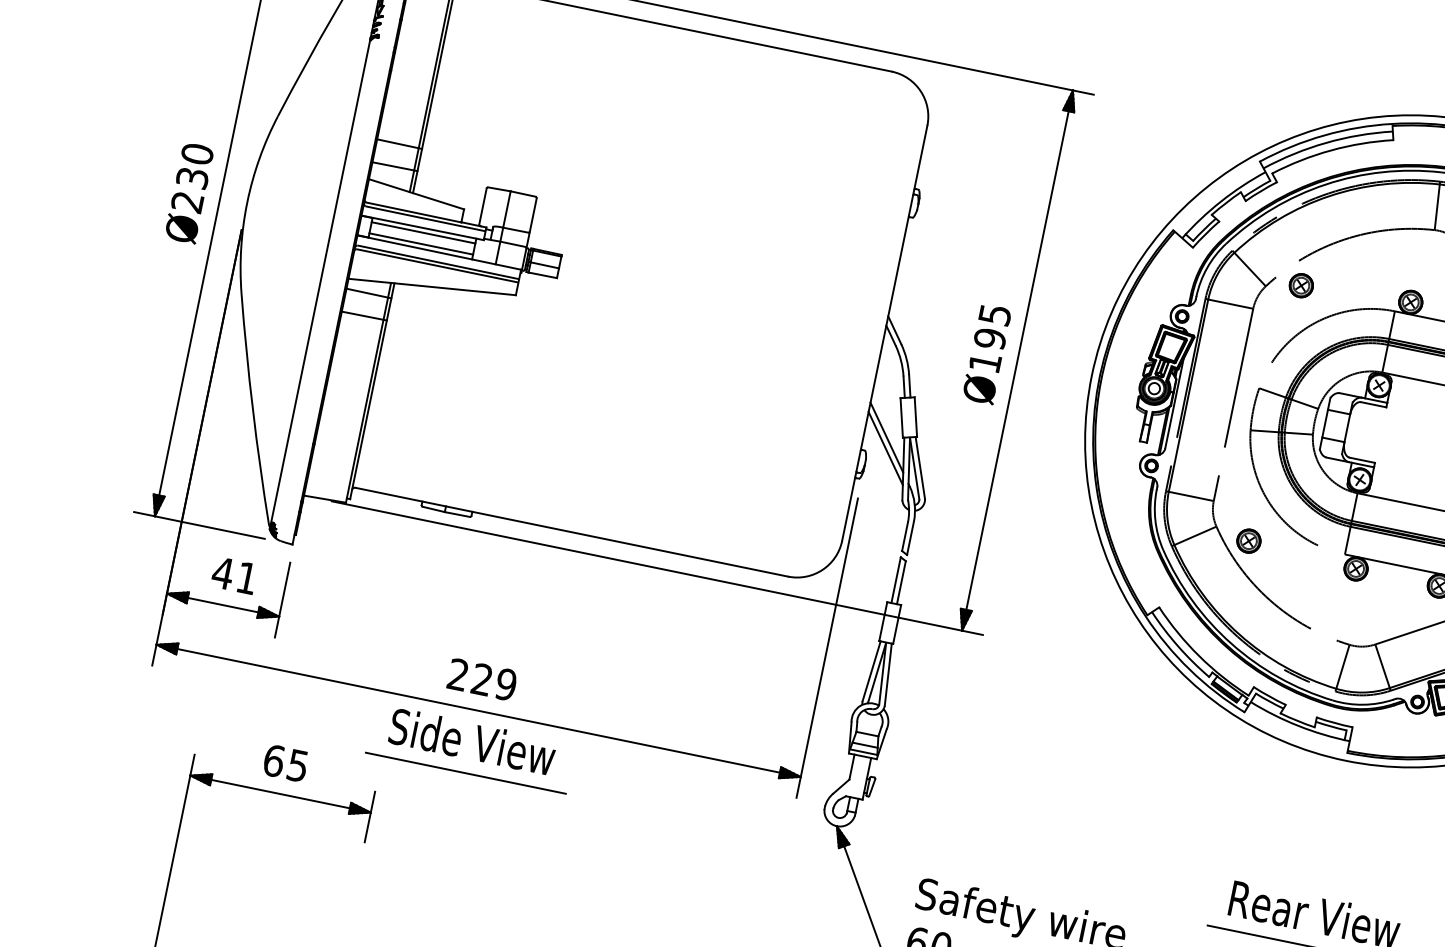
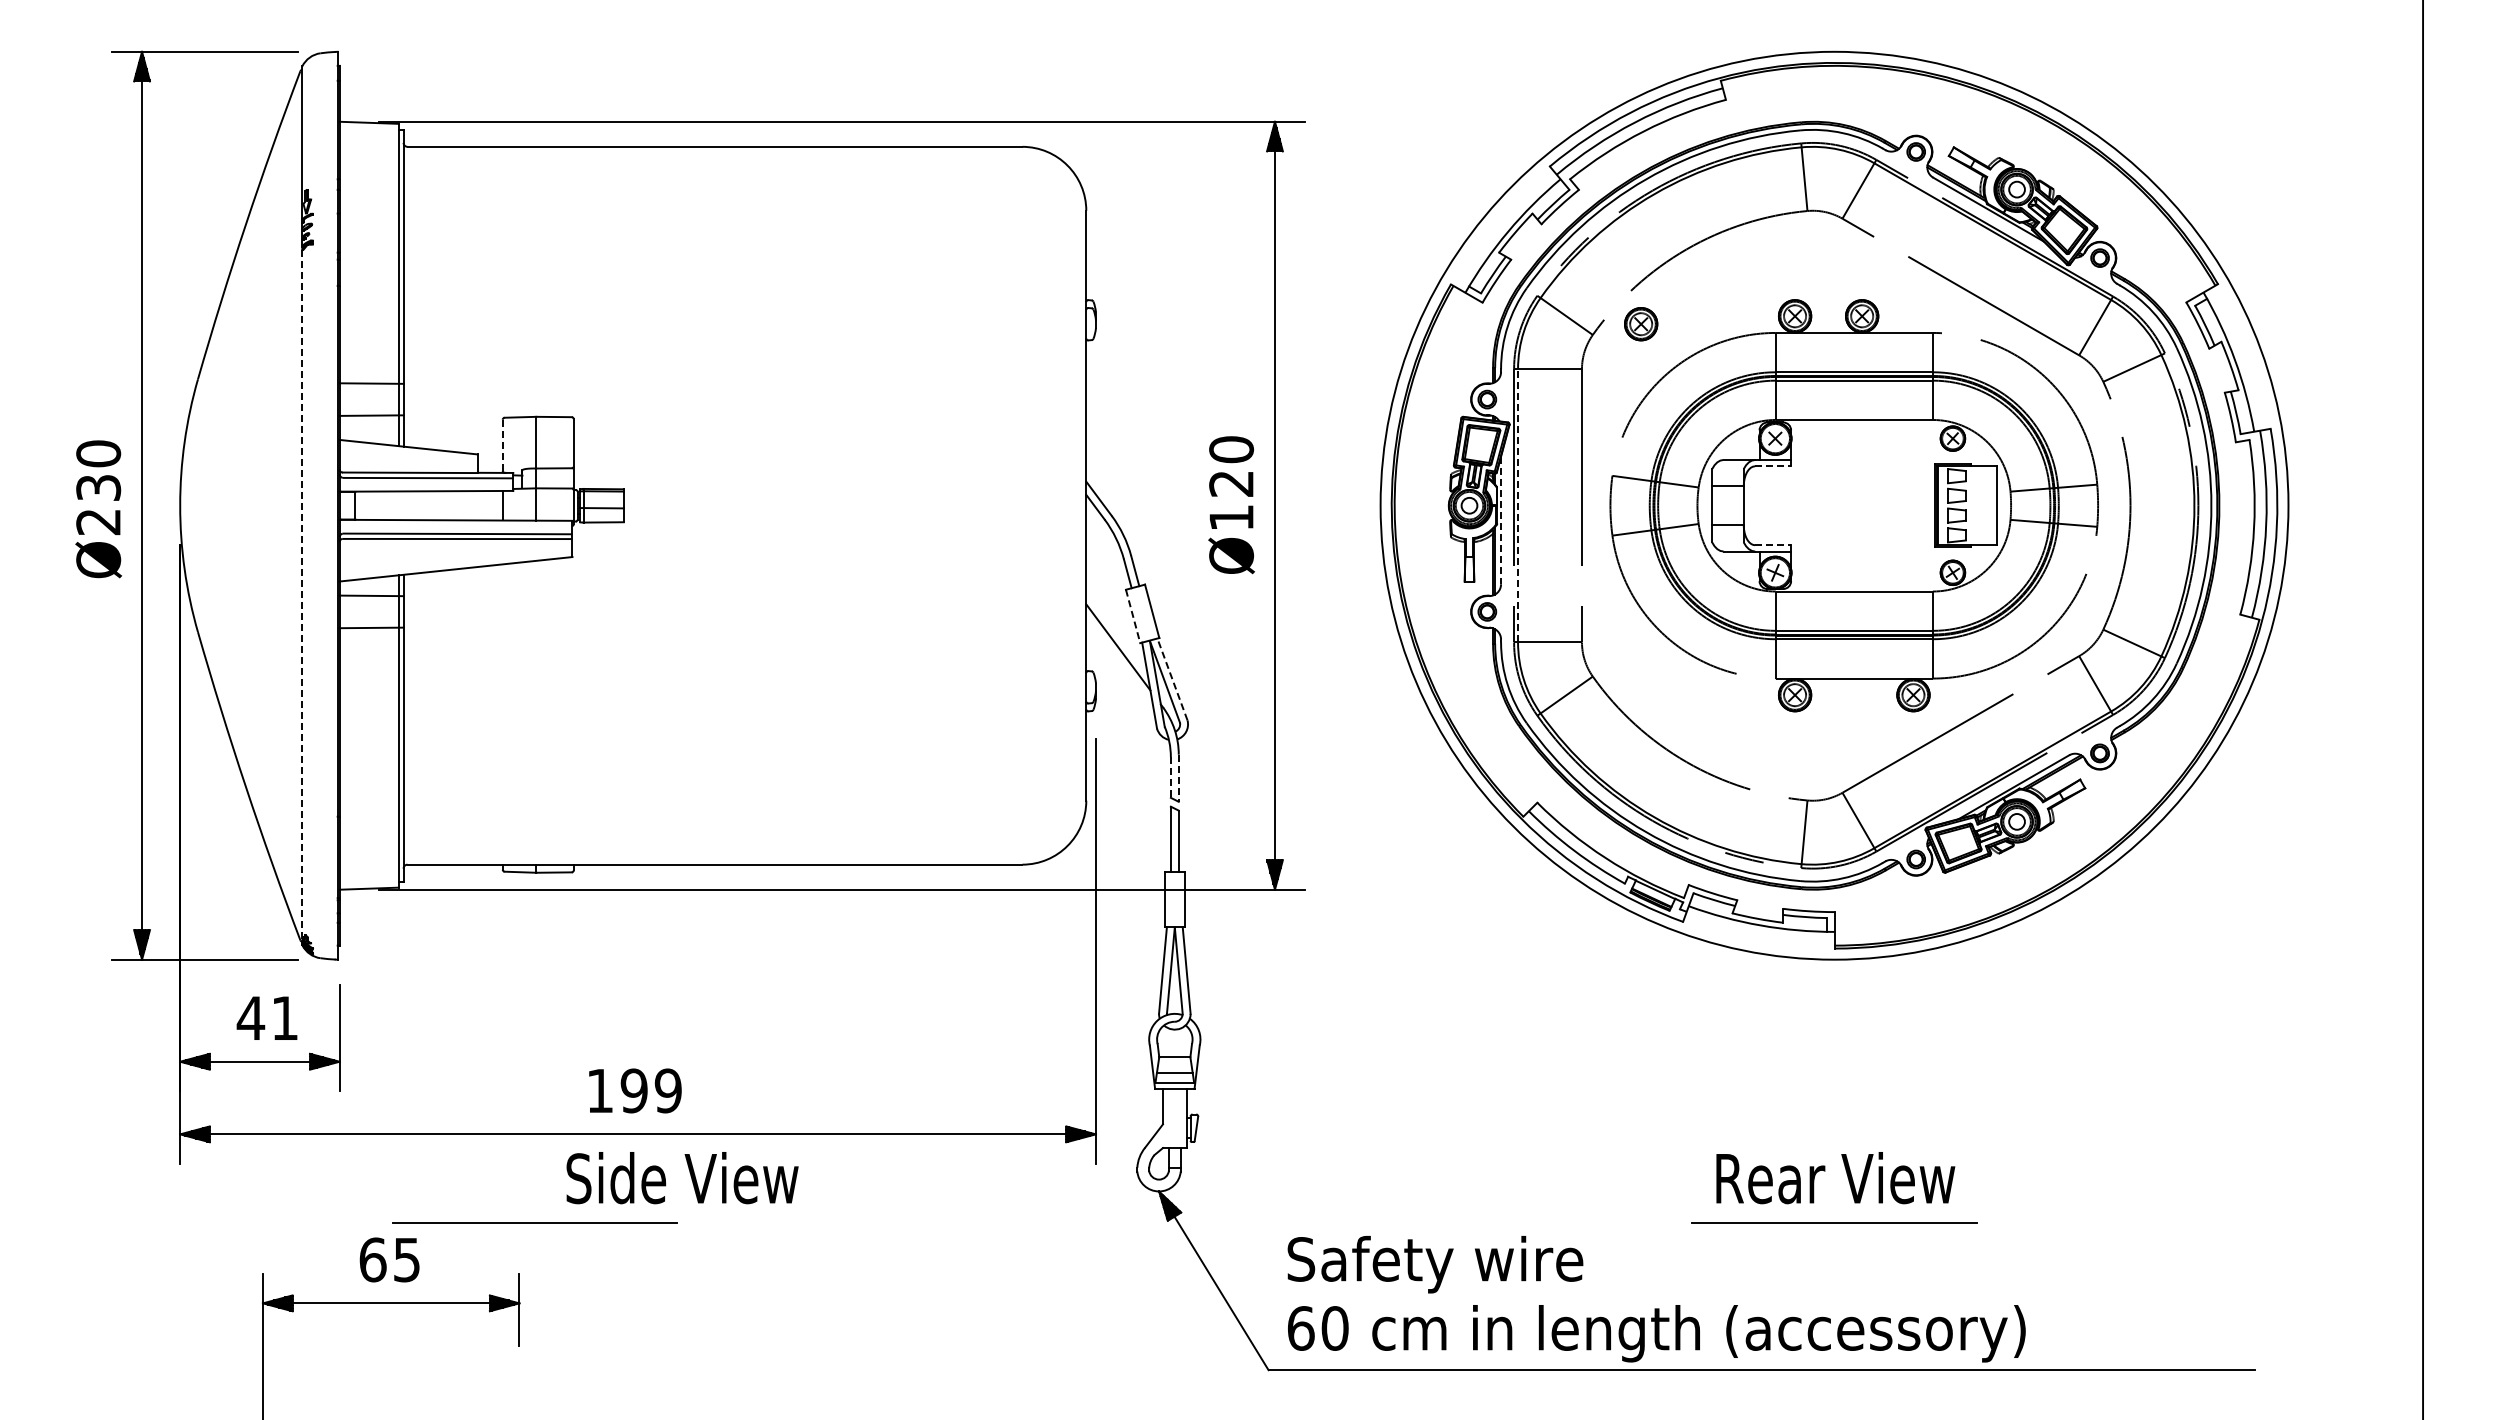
line: (482, 206) -> (502, 445), solid -> dashed
line: (423, 232) -> (428, 497), removed
line: (420, 243) -> (428, 513), removed
line: (320, 280) -> (302, 591), solid -> dashed
text: (992, 326) -> (1231, 466), Ø195 -> Ø120
line: (1188, 395) -> (1518, 505), solid -> dashed
line: (1174, 403) -> (1501, 520), solid -> dashed
line: (1373, 404) -> (1773, 466), solid -> dashed
line: (901, 418) -> (1133, 616), solid -> dashed
line: (885, 448) -> (1119, 662), removed
line: (1362, 460) -> (1773, 545), solid -> dashed
line: (920, 468) -> (1172, 679), solid -> dashed
line: (904, 537) -> (1170, 778), solid -> dashed
line: (910, 538) -> (1178, 778), solid -> dashed
part: (1249, 541) -> (1641, 687), removed
text: (470, 677) -> (617, 1090), 229 -> 199
text: (472, 741) -> (682, 1178), moved
line: (465, 772) -> (534, 1222), moved

